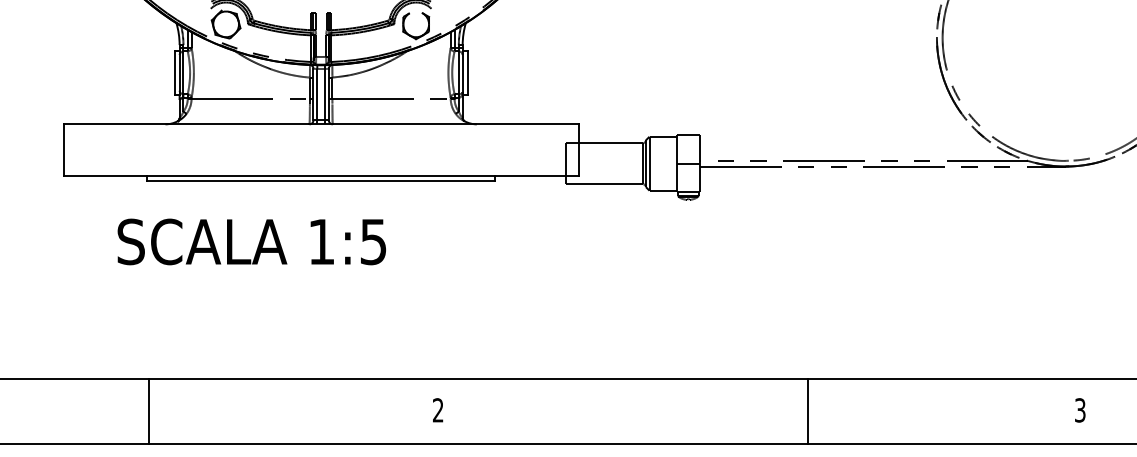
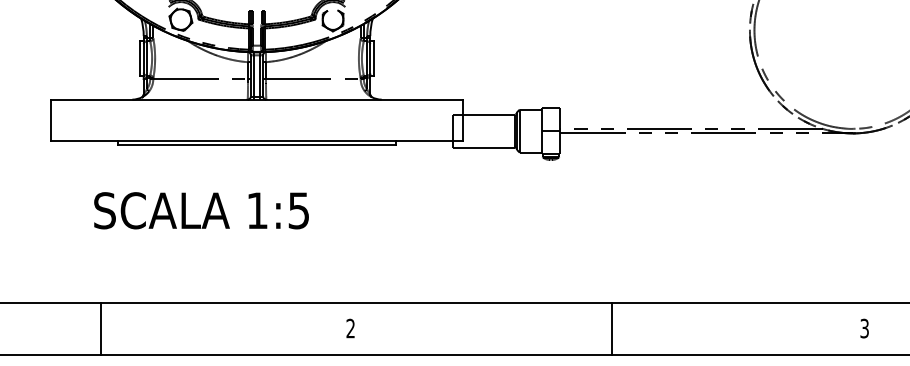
text: (251, 241) -> (201, 210), moved
line: (149, 411) -> (101, 329), moved
line: (807, 411) -> (611, 329), moved

